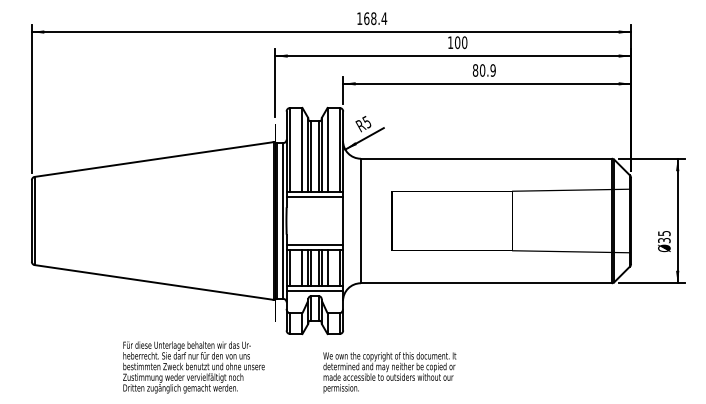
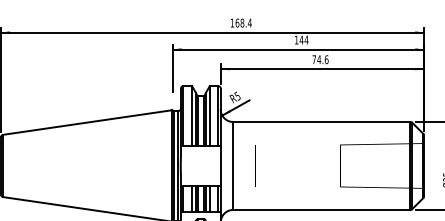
text: (460, 42) -> (303, 39), 100 -> 144
text: (483, 70) -> (319, 59), 80.9 -> 74.6
line: (314, 196) -> (200, 148), removed
line: (314, 245) -> (200, 183), removed
line: (314, 291) -> (200, 215), removed

